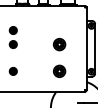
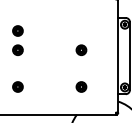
part: (59, 44) -> (81, 50), size x0.62
part: (59, 71) -> (81, 87), size x0.62

